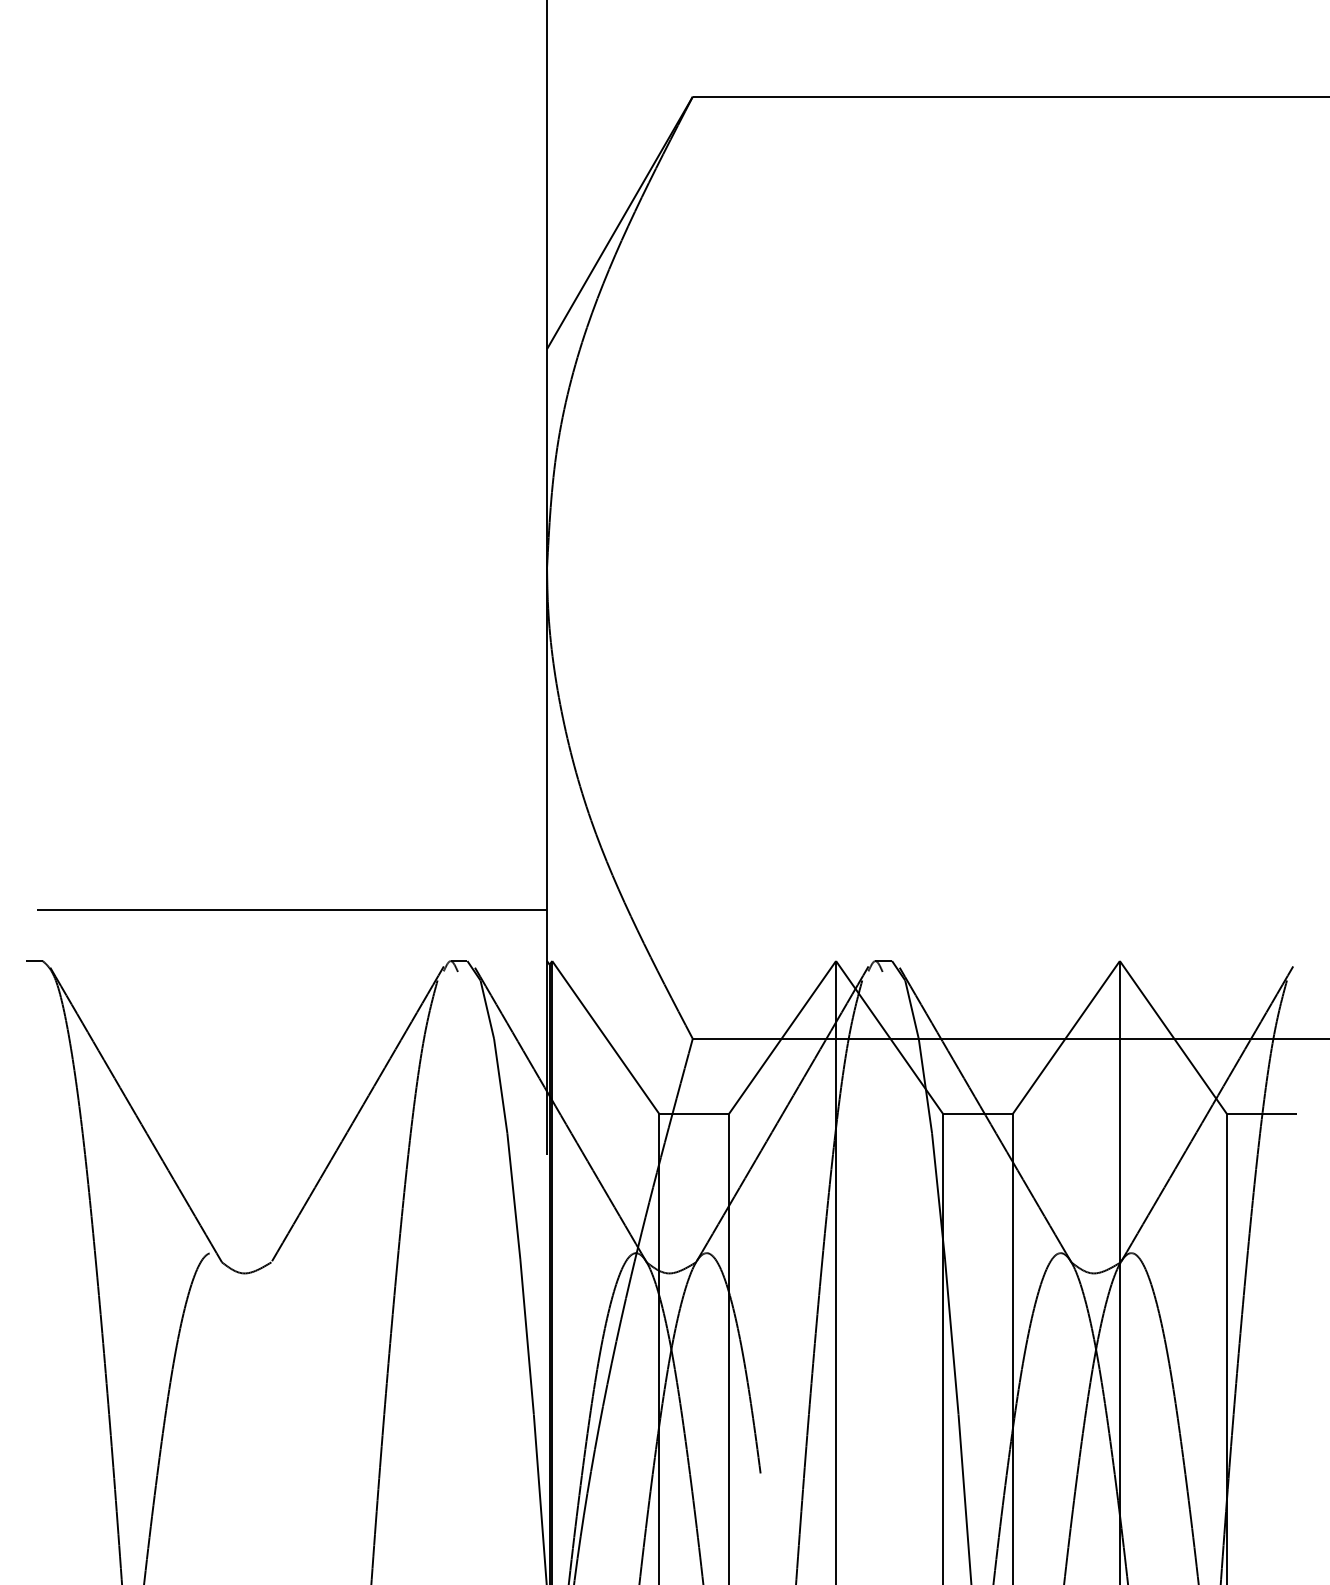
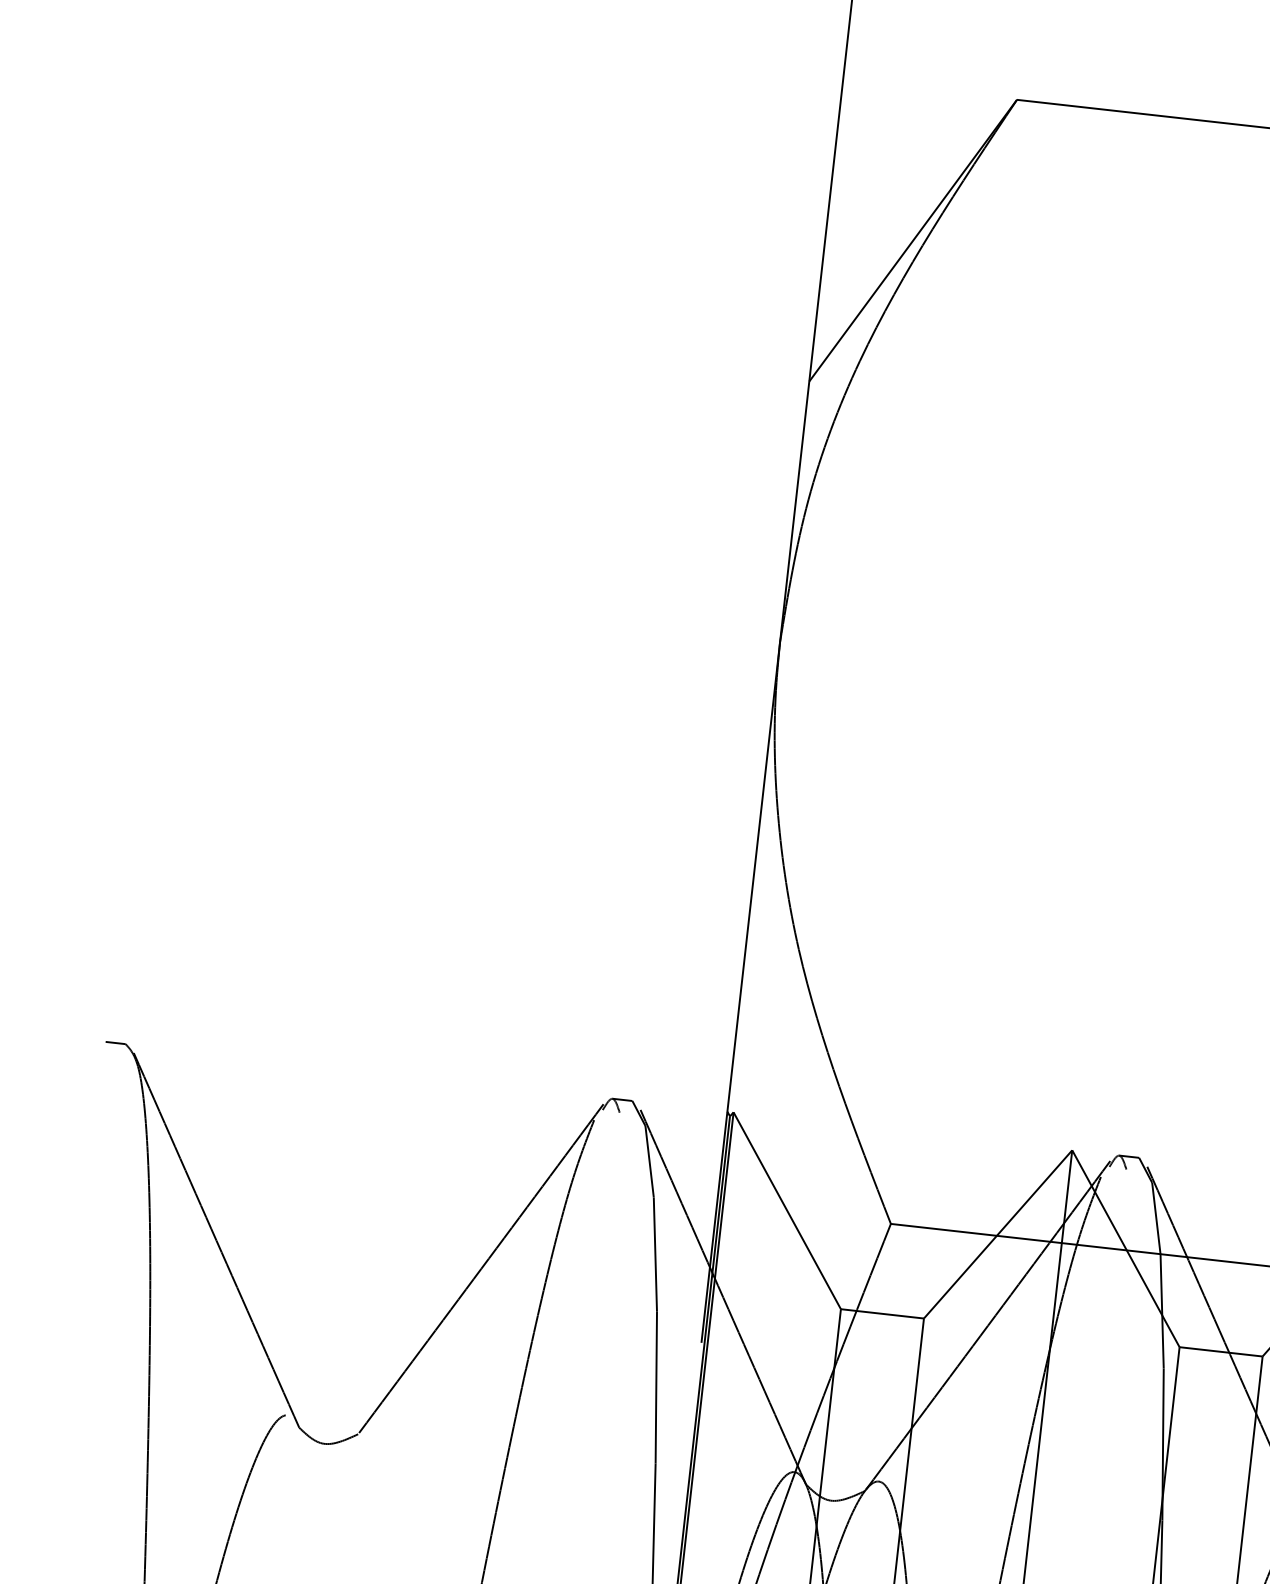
line: (292, 910) -> (430, 1017), removed

